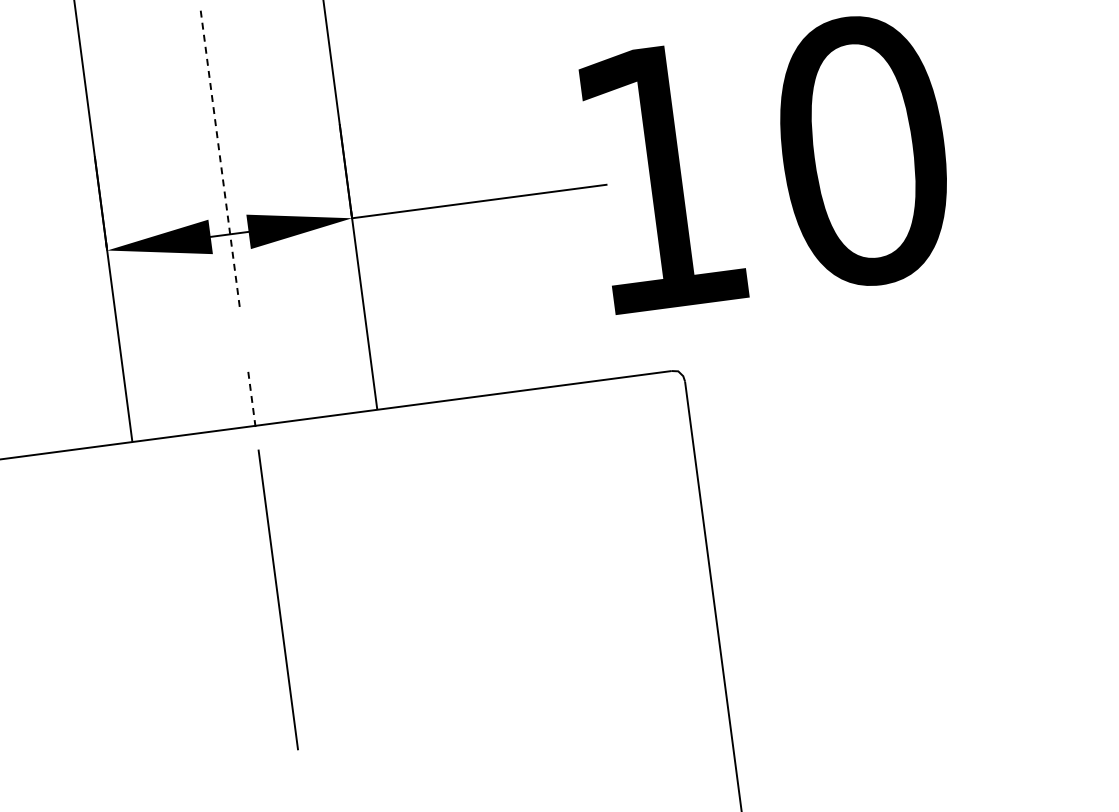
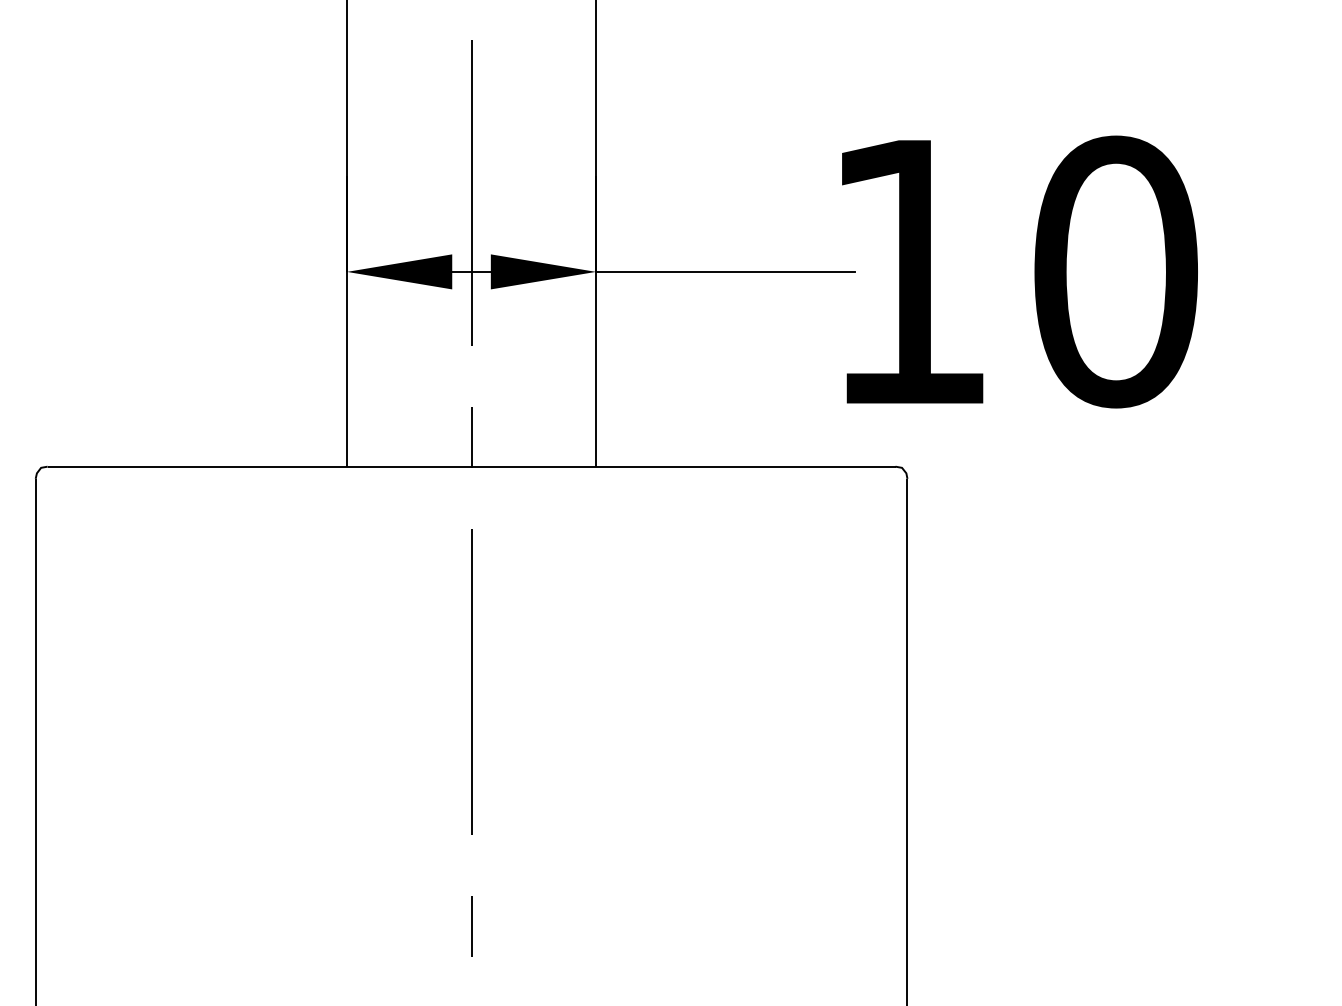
line: (220, 156) -> (472, 192), dashed -> solid
line: (252, 397) -> (472, 437), dashed -> solid
line: (277, 599) -> (471, 681), moved

